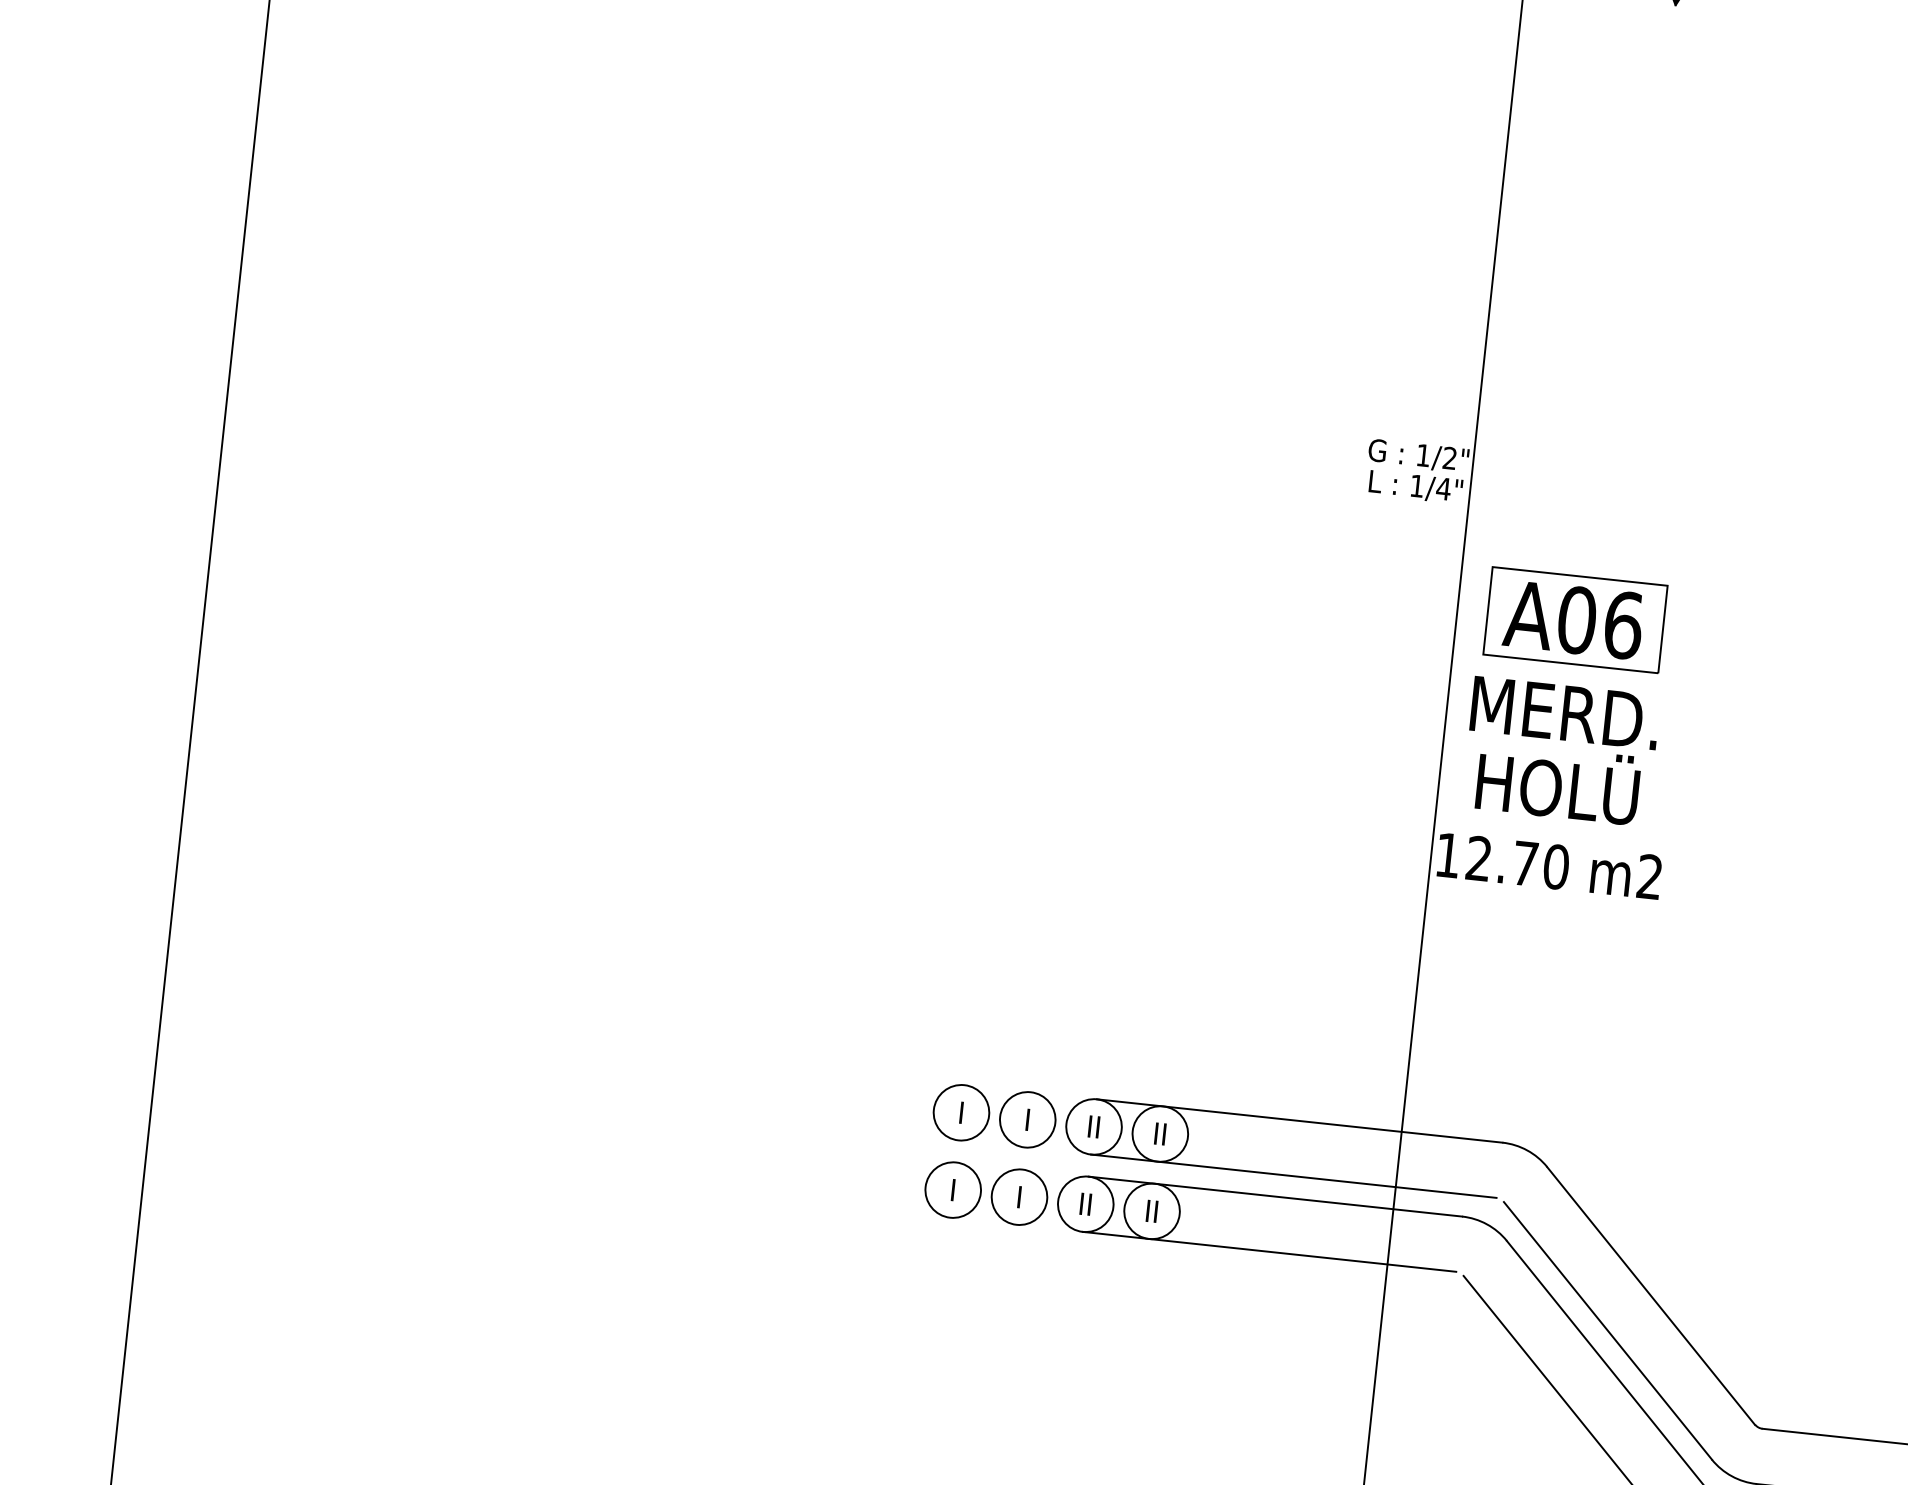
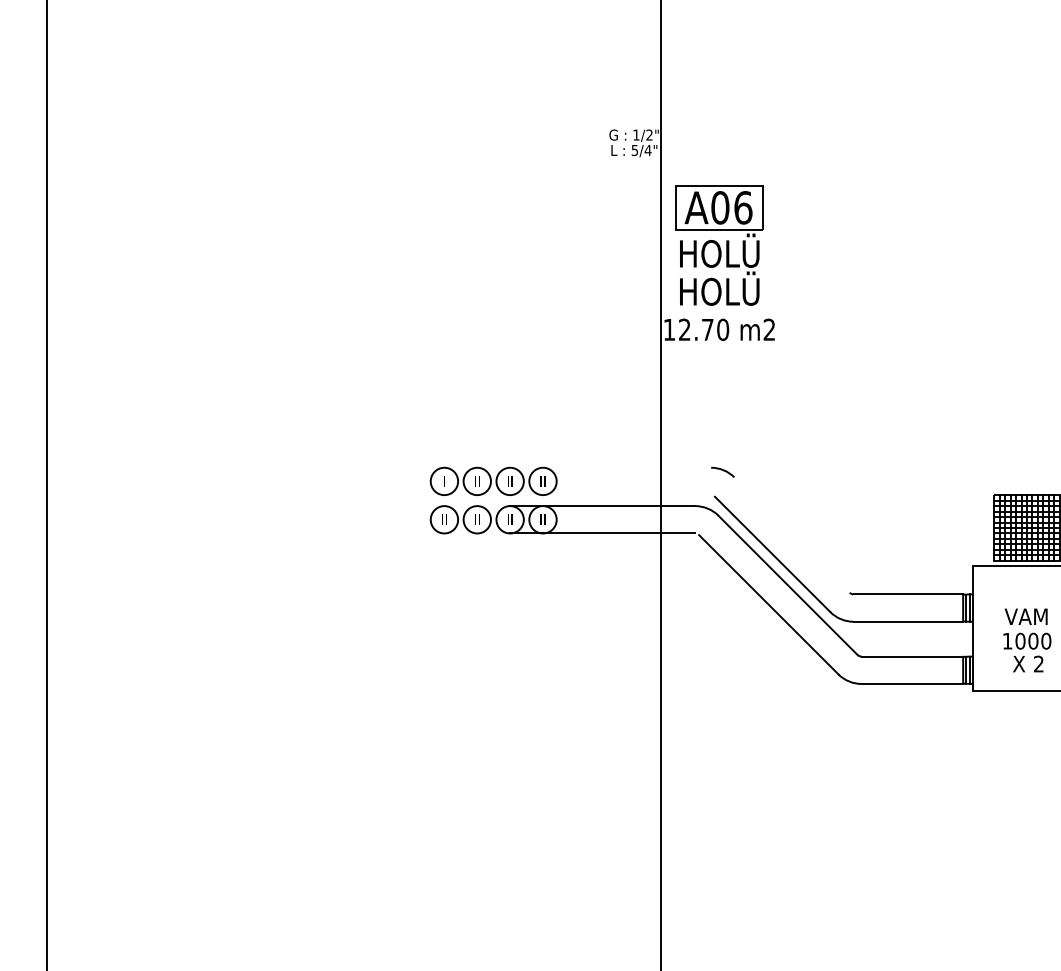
text: (1416, 486) -> (634, 150), 1/4" -> 5/4"
text: (1566, 706) -> (719, 250), MERD. -> HOLÜ
text: (1028, 1119) -> (477, 481), I -> II
line: (1299, 1120) -> (610, 467), removed
line: (1293, 1176) -> (610, 495), removed
text: (953, 1189) -> (444, 519), I -> II
text: (1019, 1196) -> (477, 519), I -> II
line: (1650, 1294) -> (791, 534), removed

